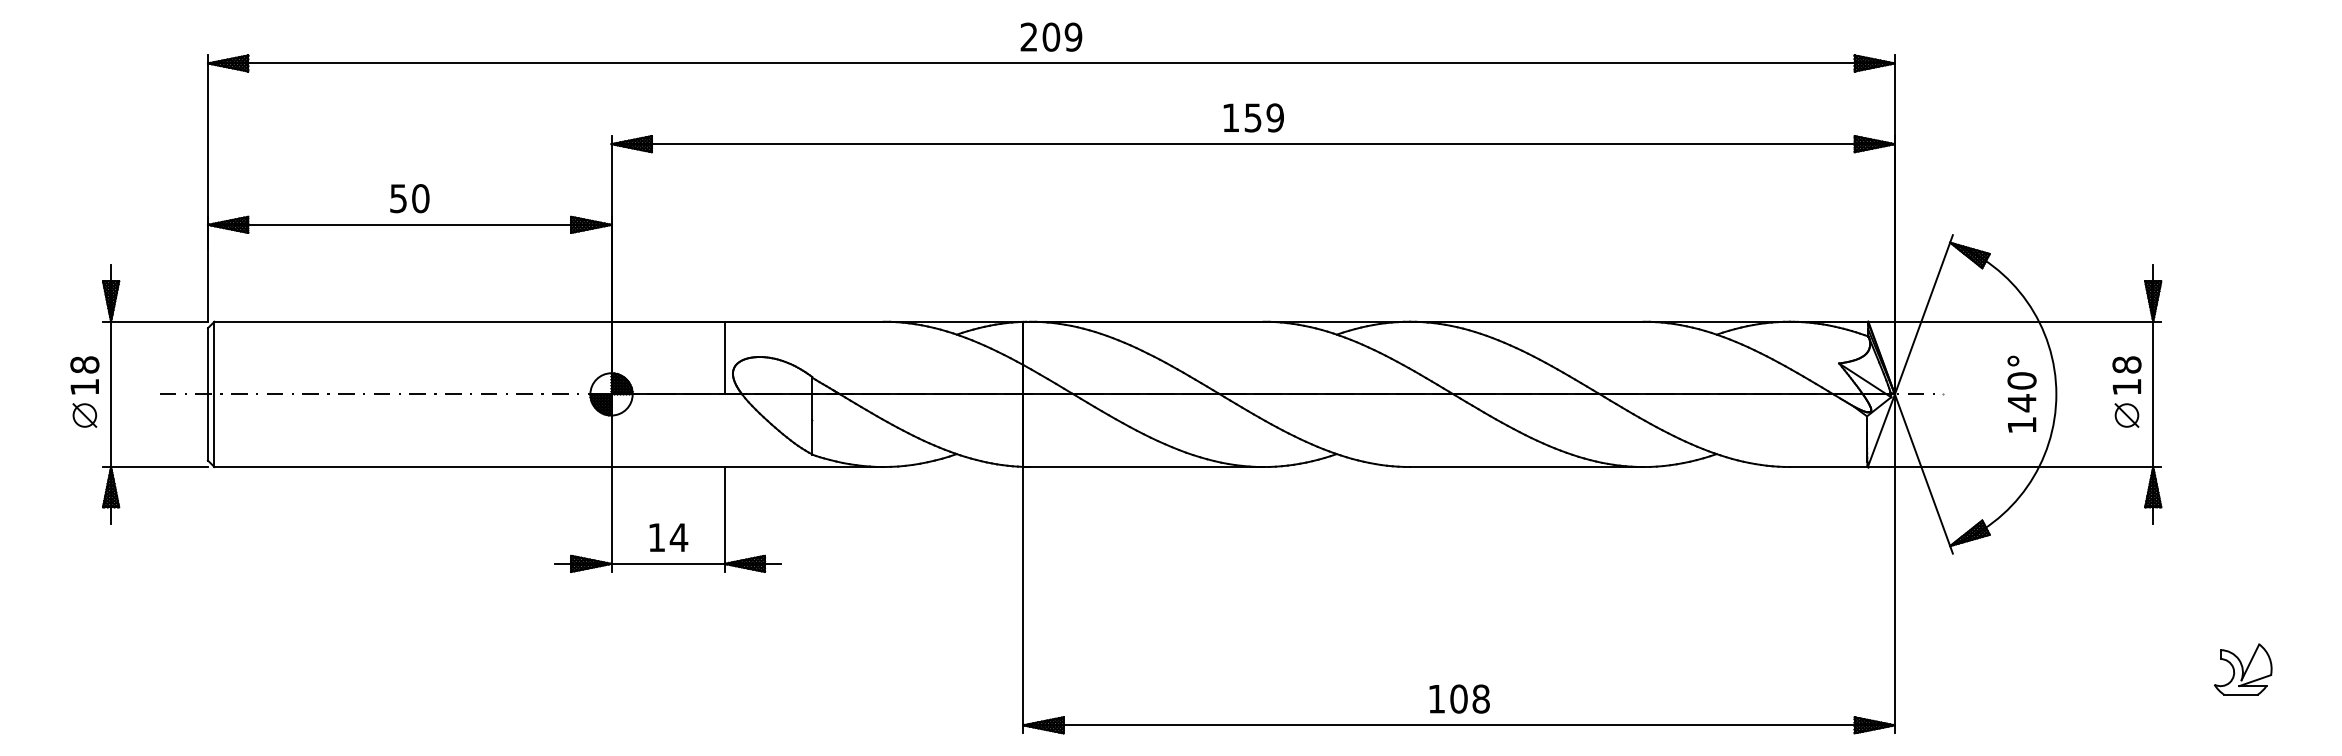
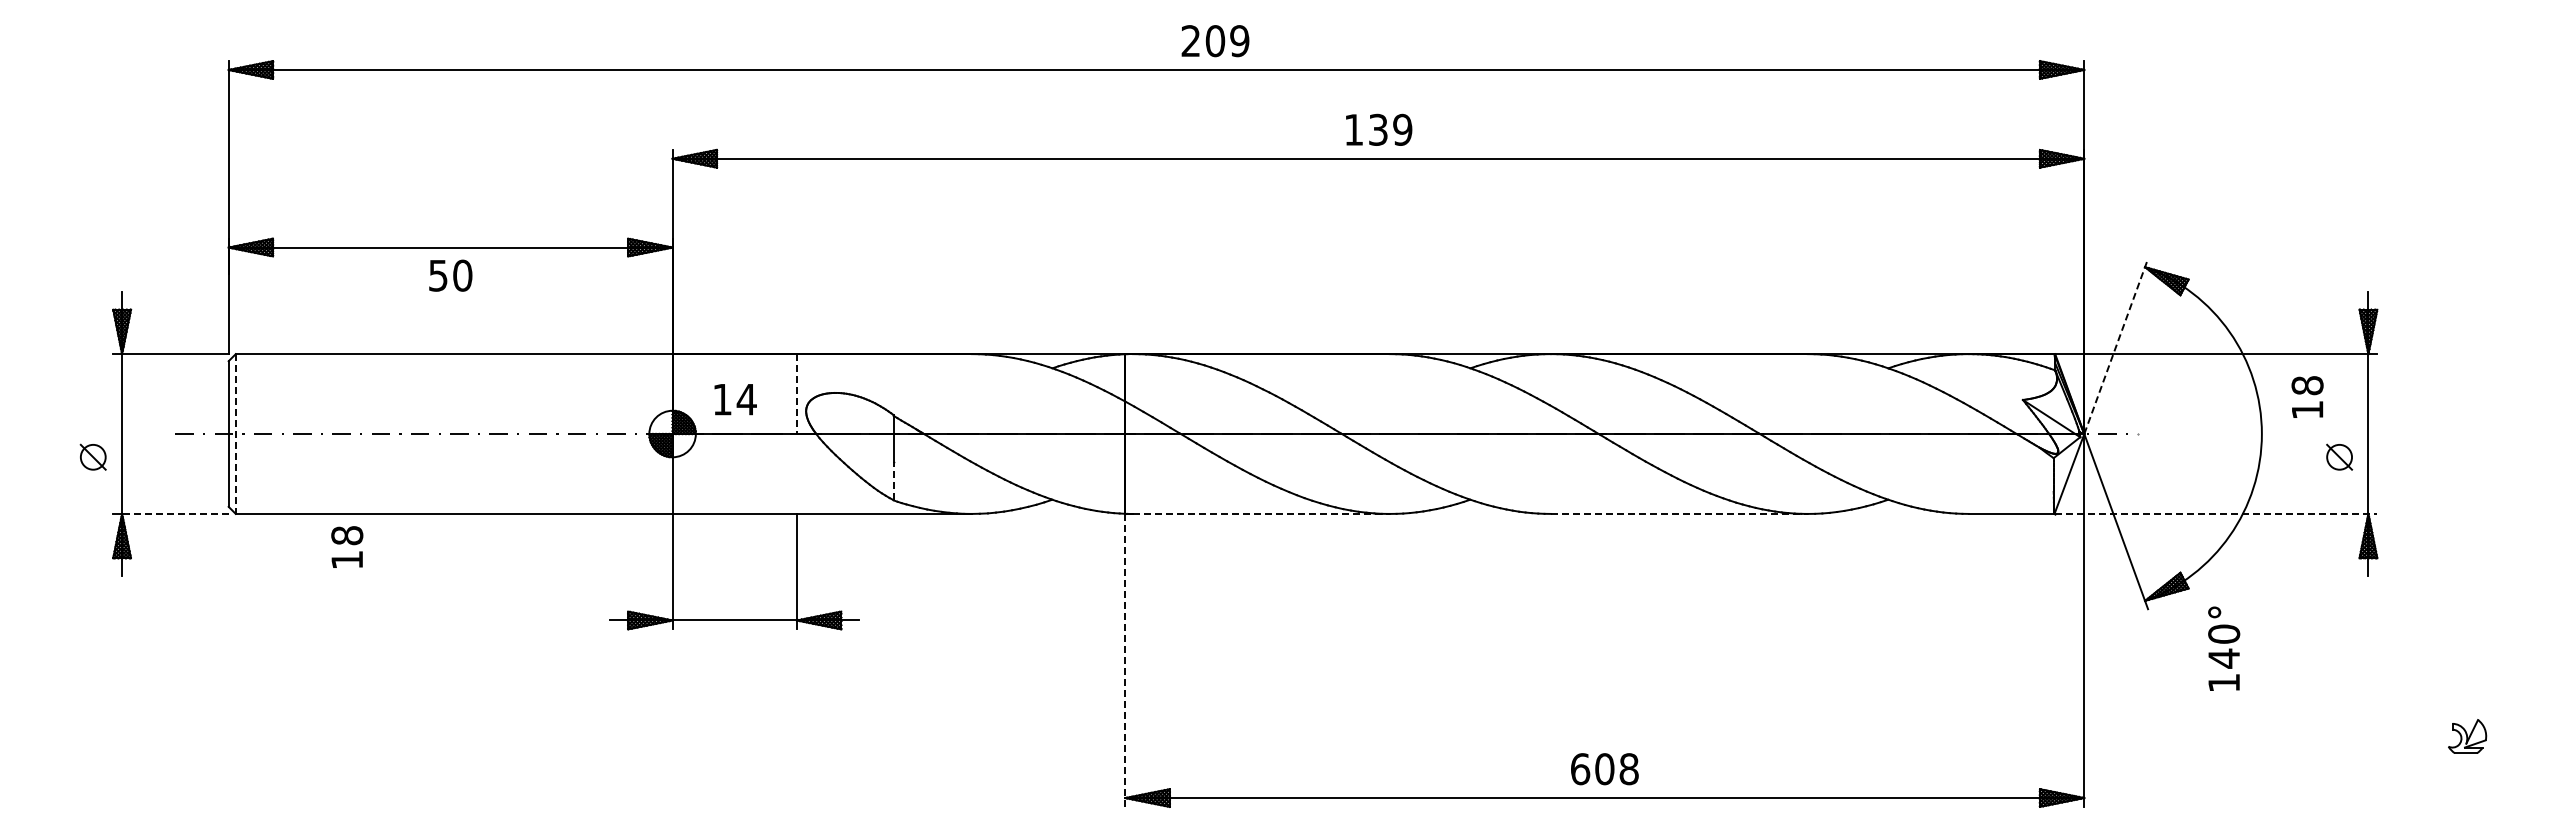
text: (1051, 37) -> (1215, 41), moved
text: (1253, 117) -> (1378, 129), 159 -> 139
text: (409, 198) -> (450, 275), moved
line: (1924, 313) -> (2116, 345), solid -> dashed
line: (724, 358) -> (796, 394), solid -> dashed
text: (85, 374) -> (347, 546), moved
text: (2126, 374) -> (2307, 396), moved
text: (2022, 393) -> (2224, 648), moved
line: (214, 394) -> (235, 434), solid -> dashed
line: (812, 436) -> (893, 480), solid -> dashed
line: (158, 466) -> (174, 513), solid -> dashed
line: (1146, 466) -> (1261, 513), solid -> dashed
line: (1526, 466) -> (1679, 513), solid -> dashed
line: (2015, 466) -> (2216, 513), solid -> dashed
text: (668, 537) -> (735, 399), moved
line: (1023, 600) -> (1125, 660), solid -> dashed
part: (2243, 669) -> (2467, 736), size x0.6
text: (1436, 699) -> (1580, 769), 108 -> 608

